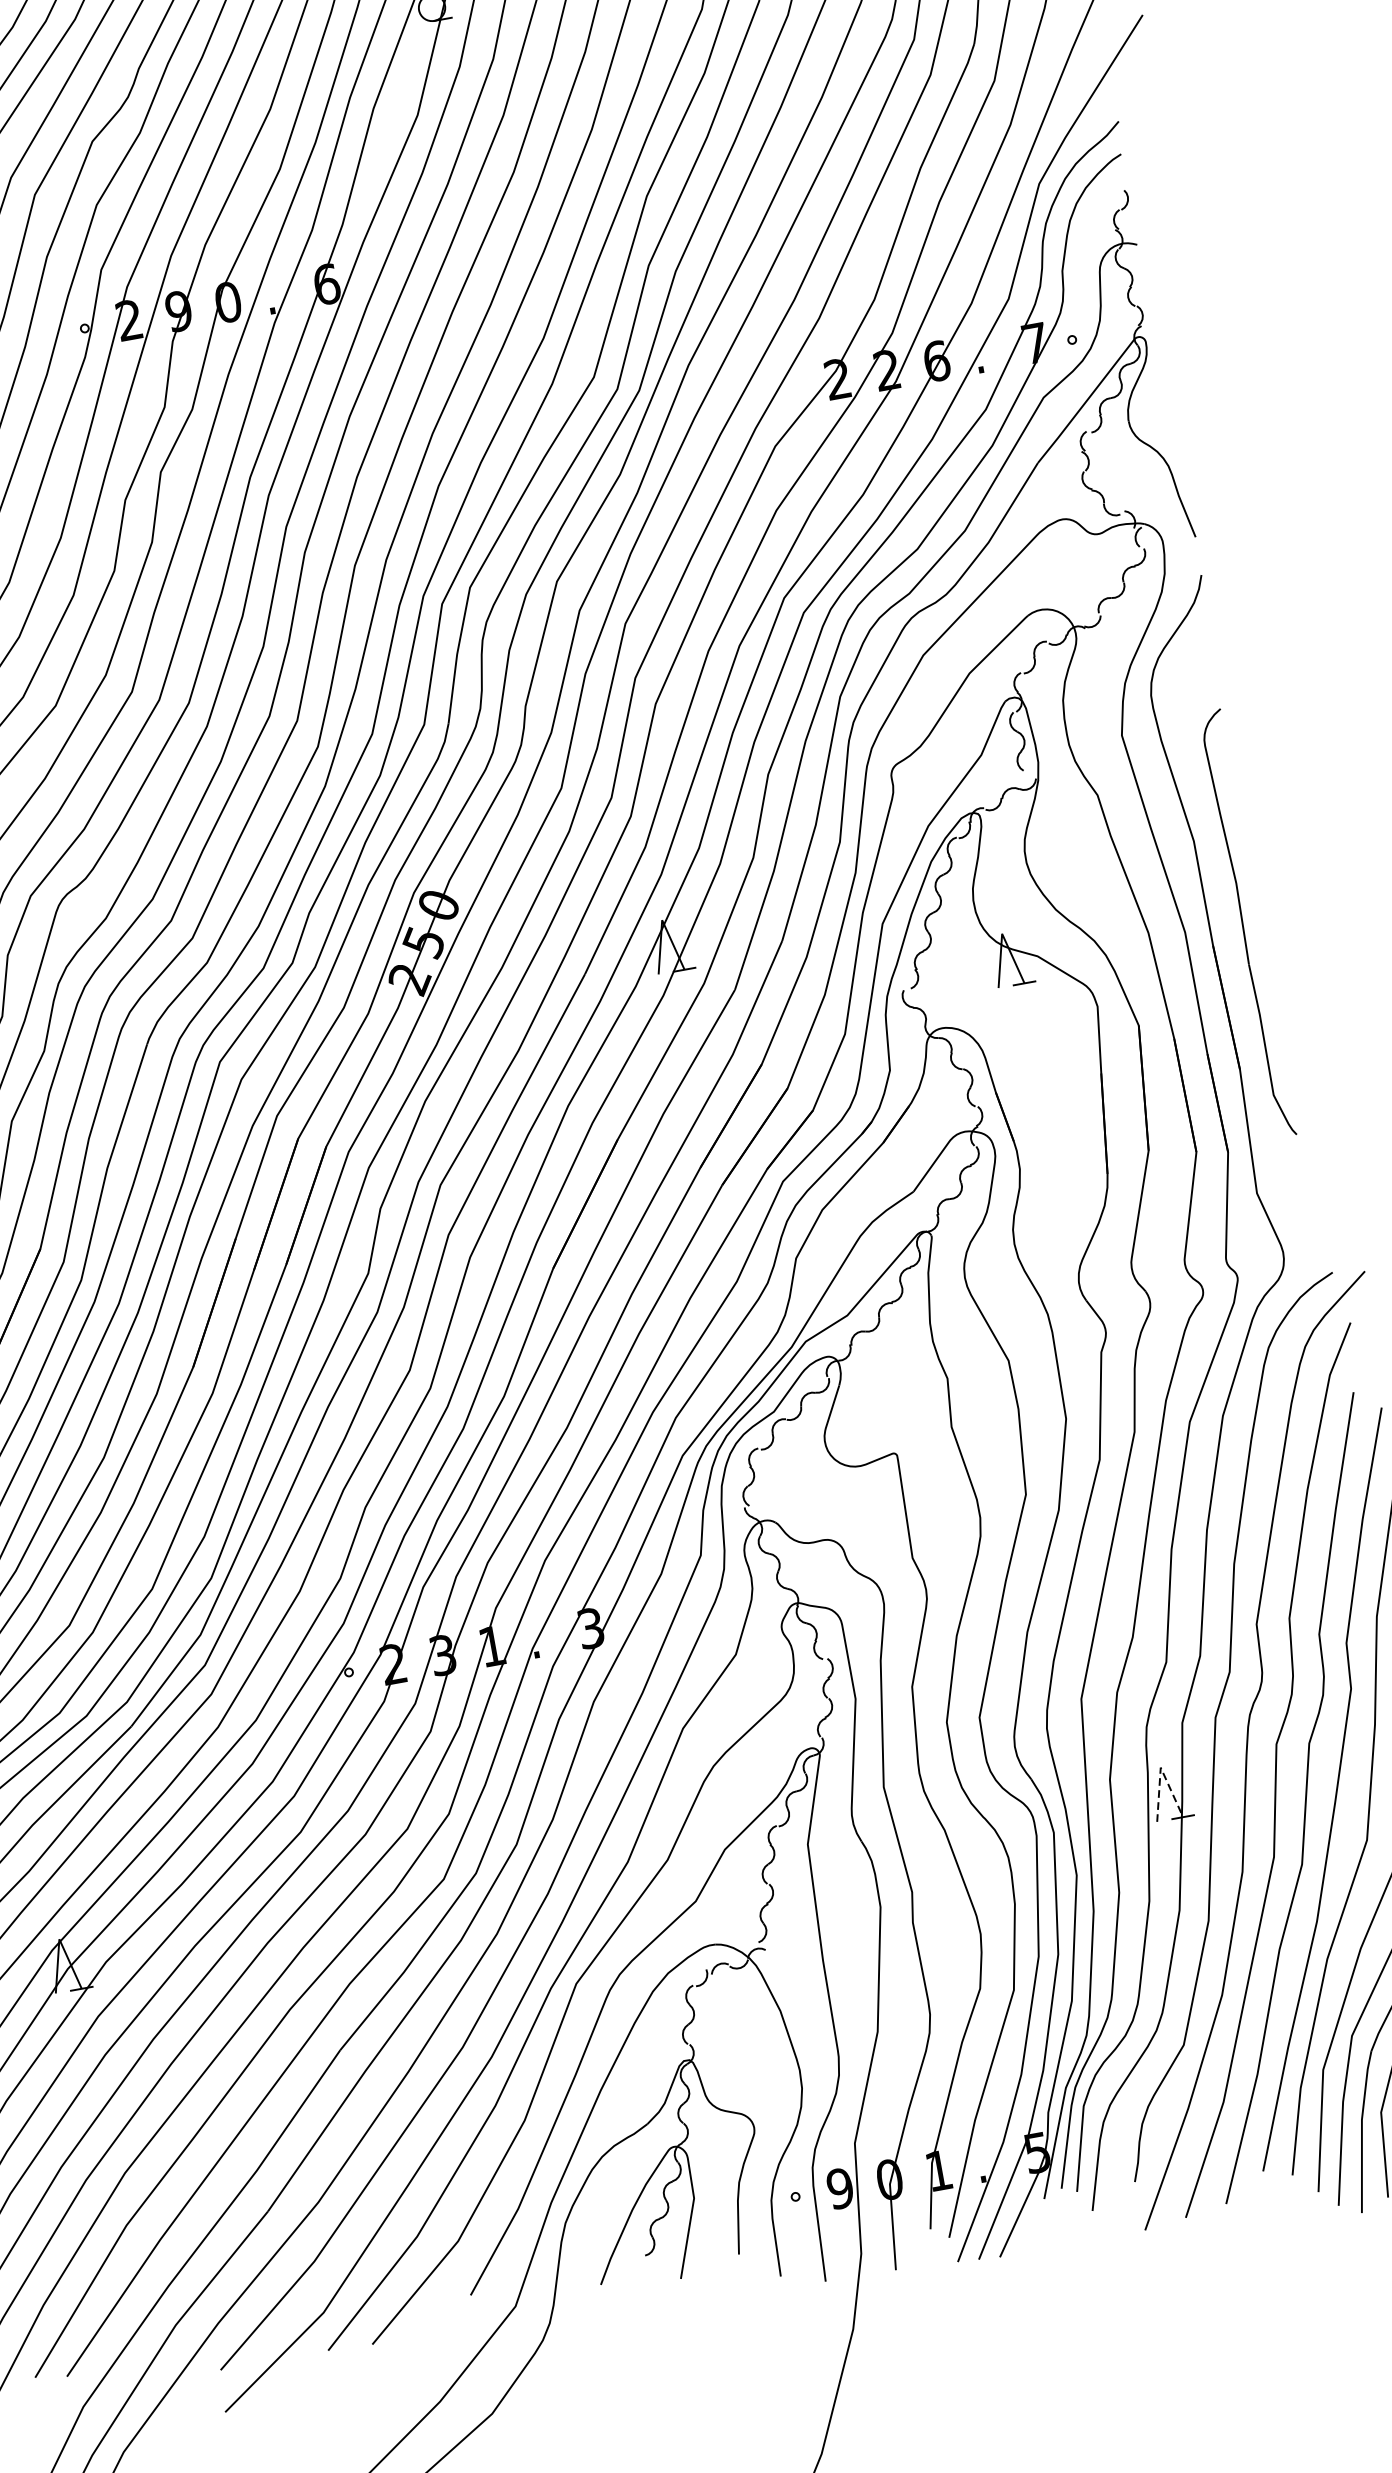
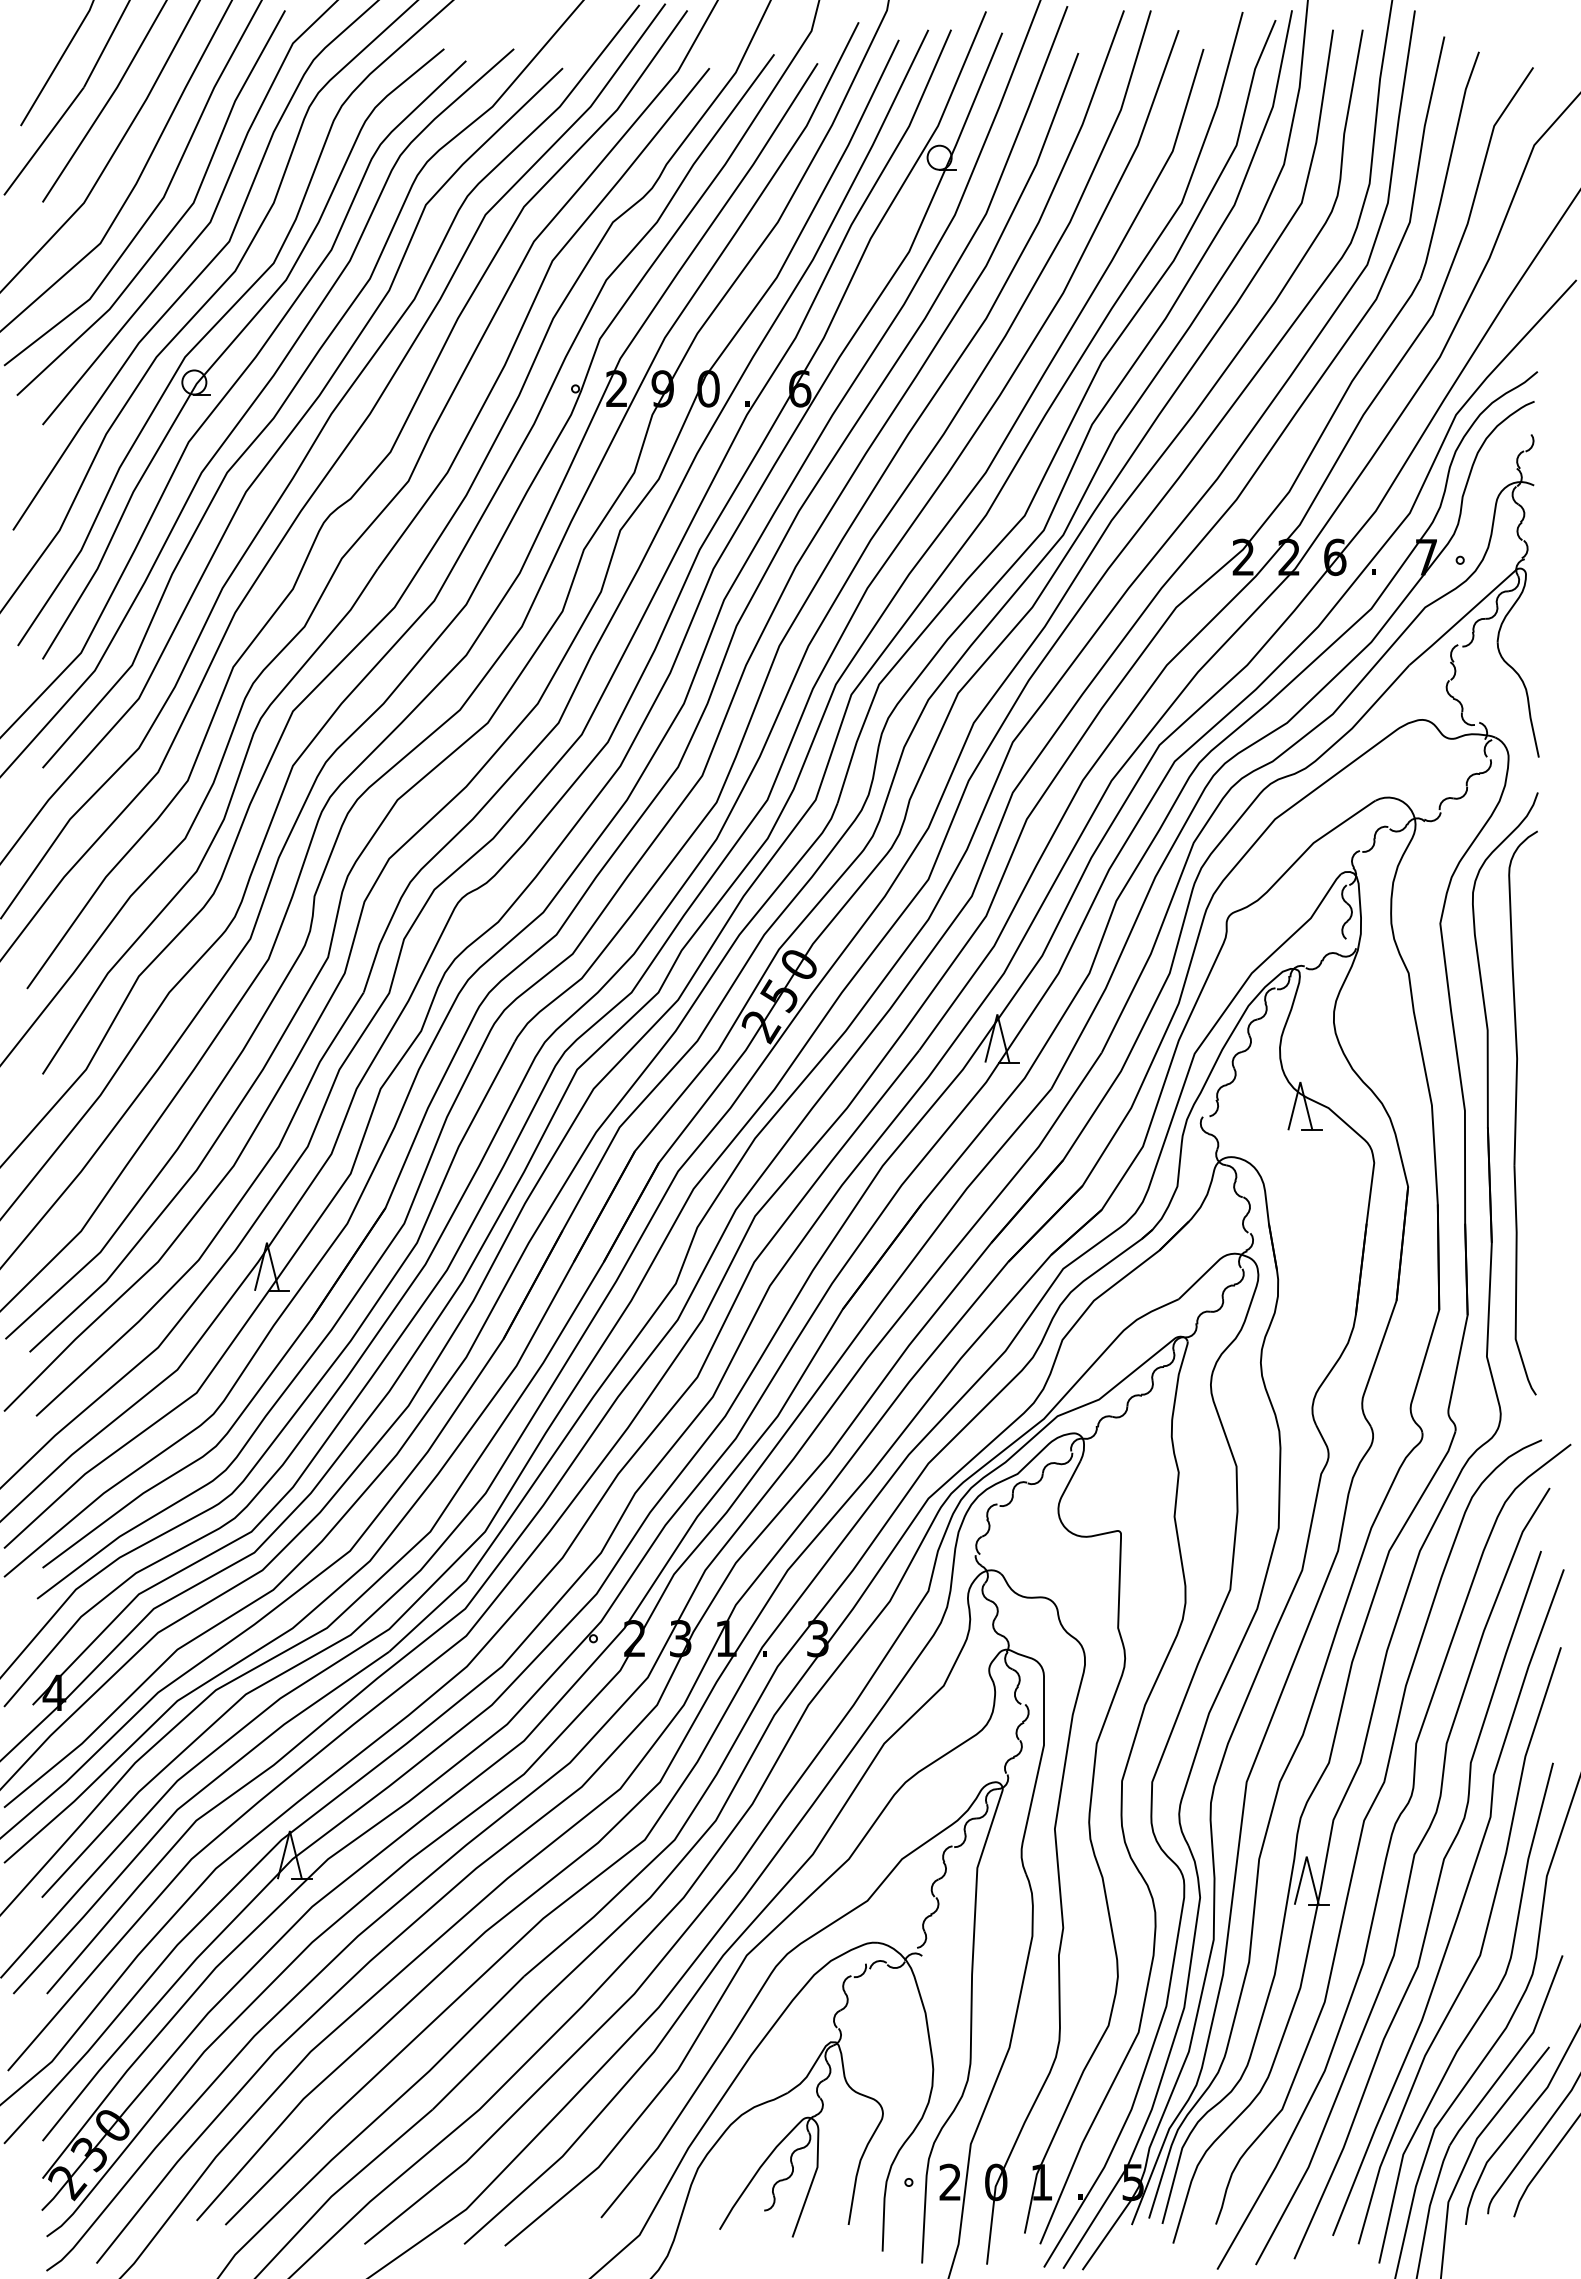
part: (1247, 923) -> (1522, 1112), size x1.43
line: (1160, 1767) -> (1306, 1856), dashed -> solid
text: (840, 2188) -> (950, 2182), 9 -> 2

